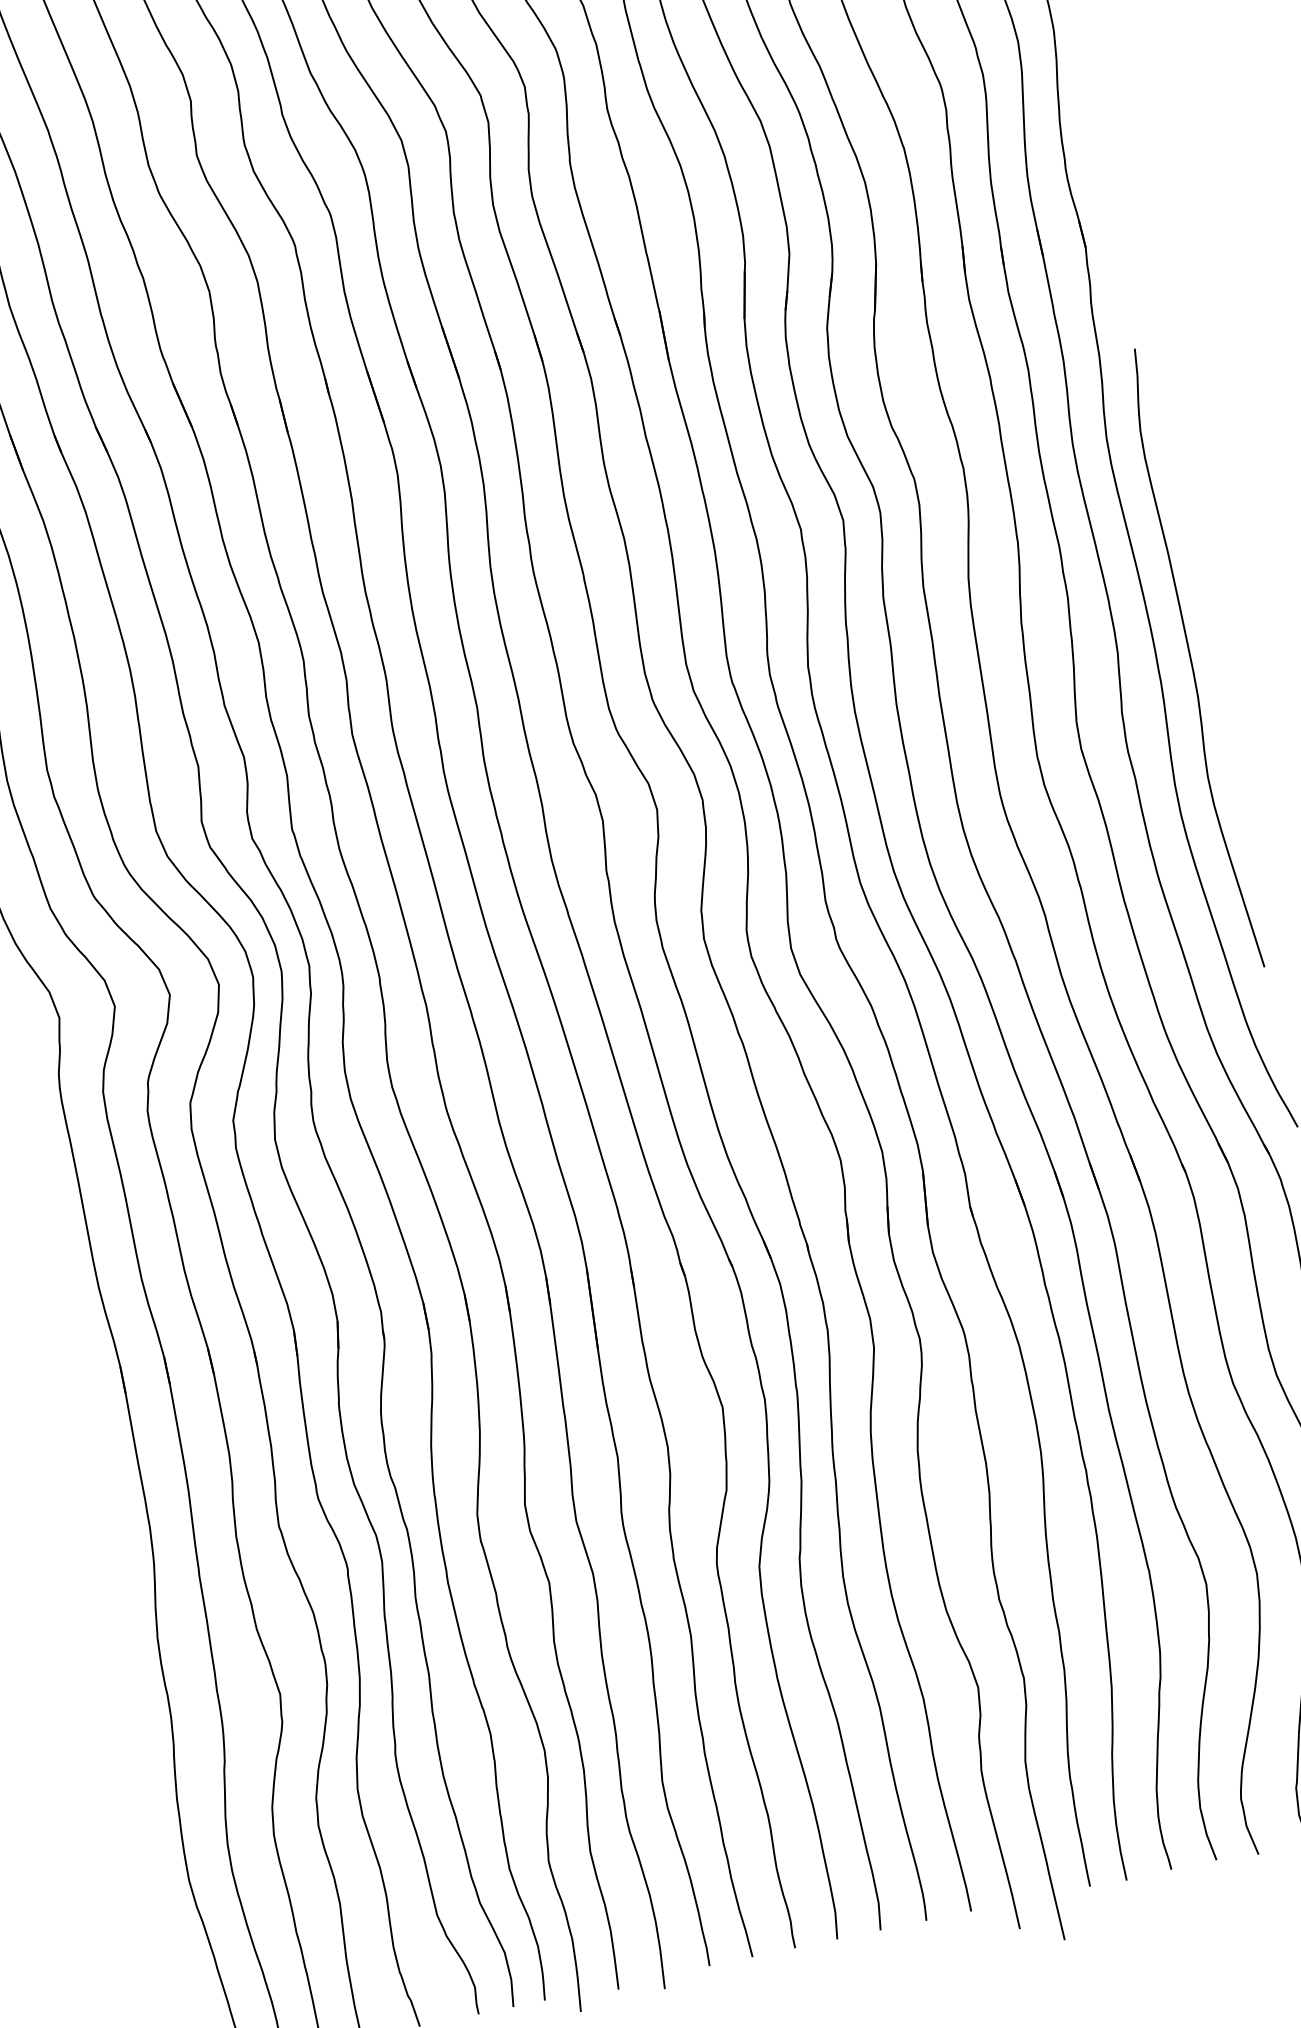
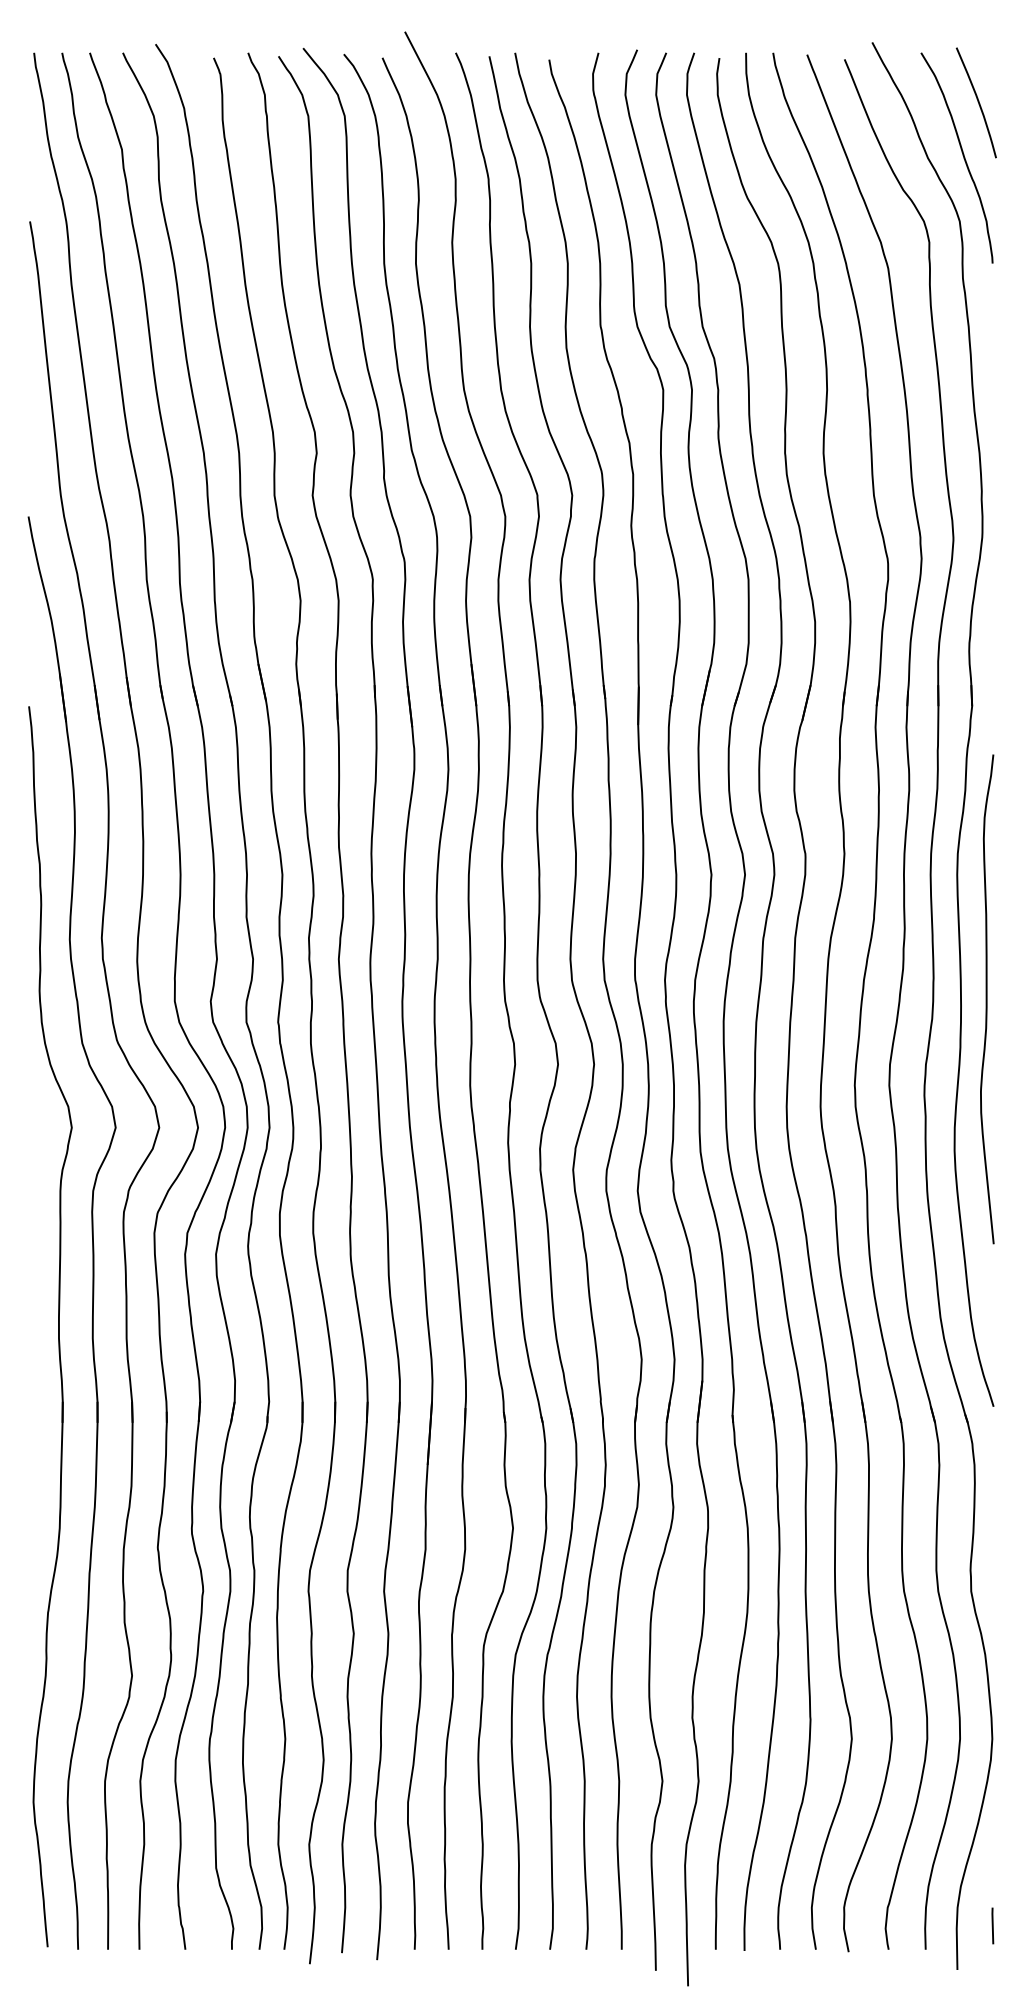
curve: (1192, 659) -> (987, 999), moved

